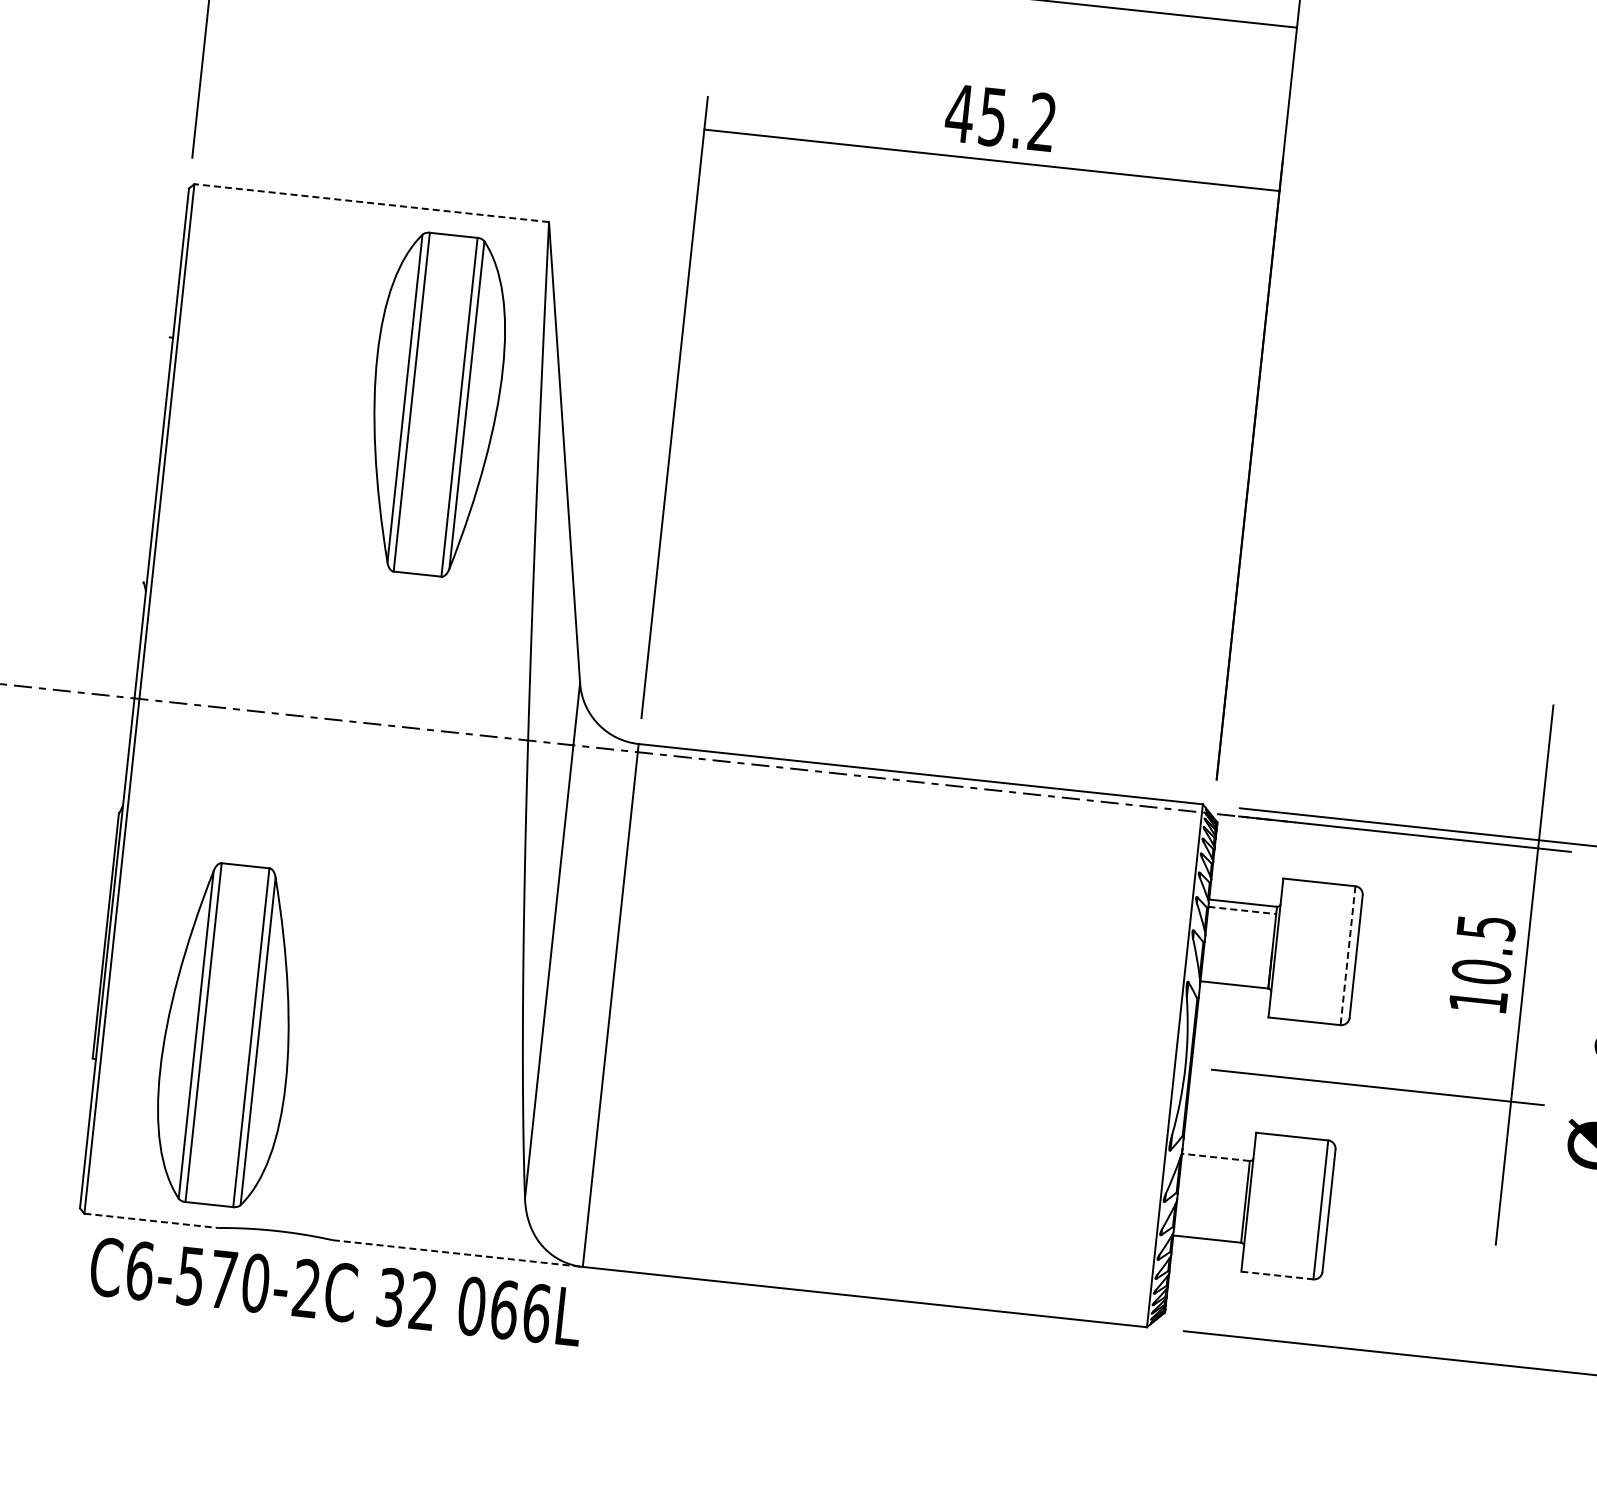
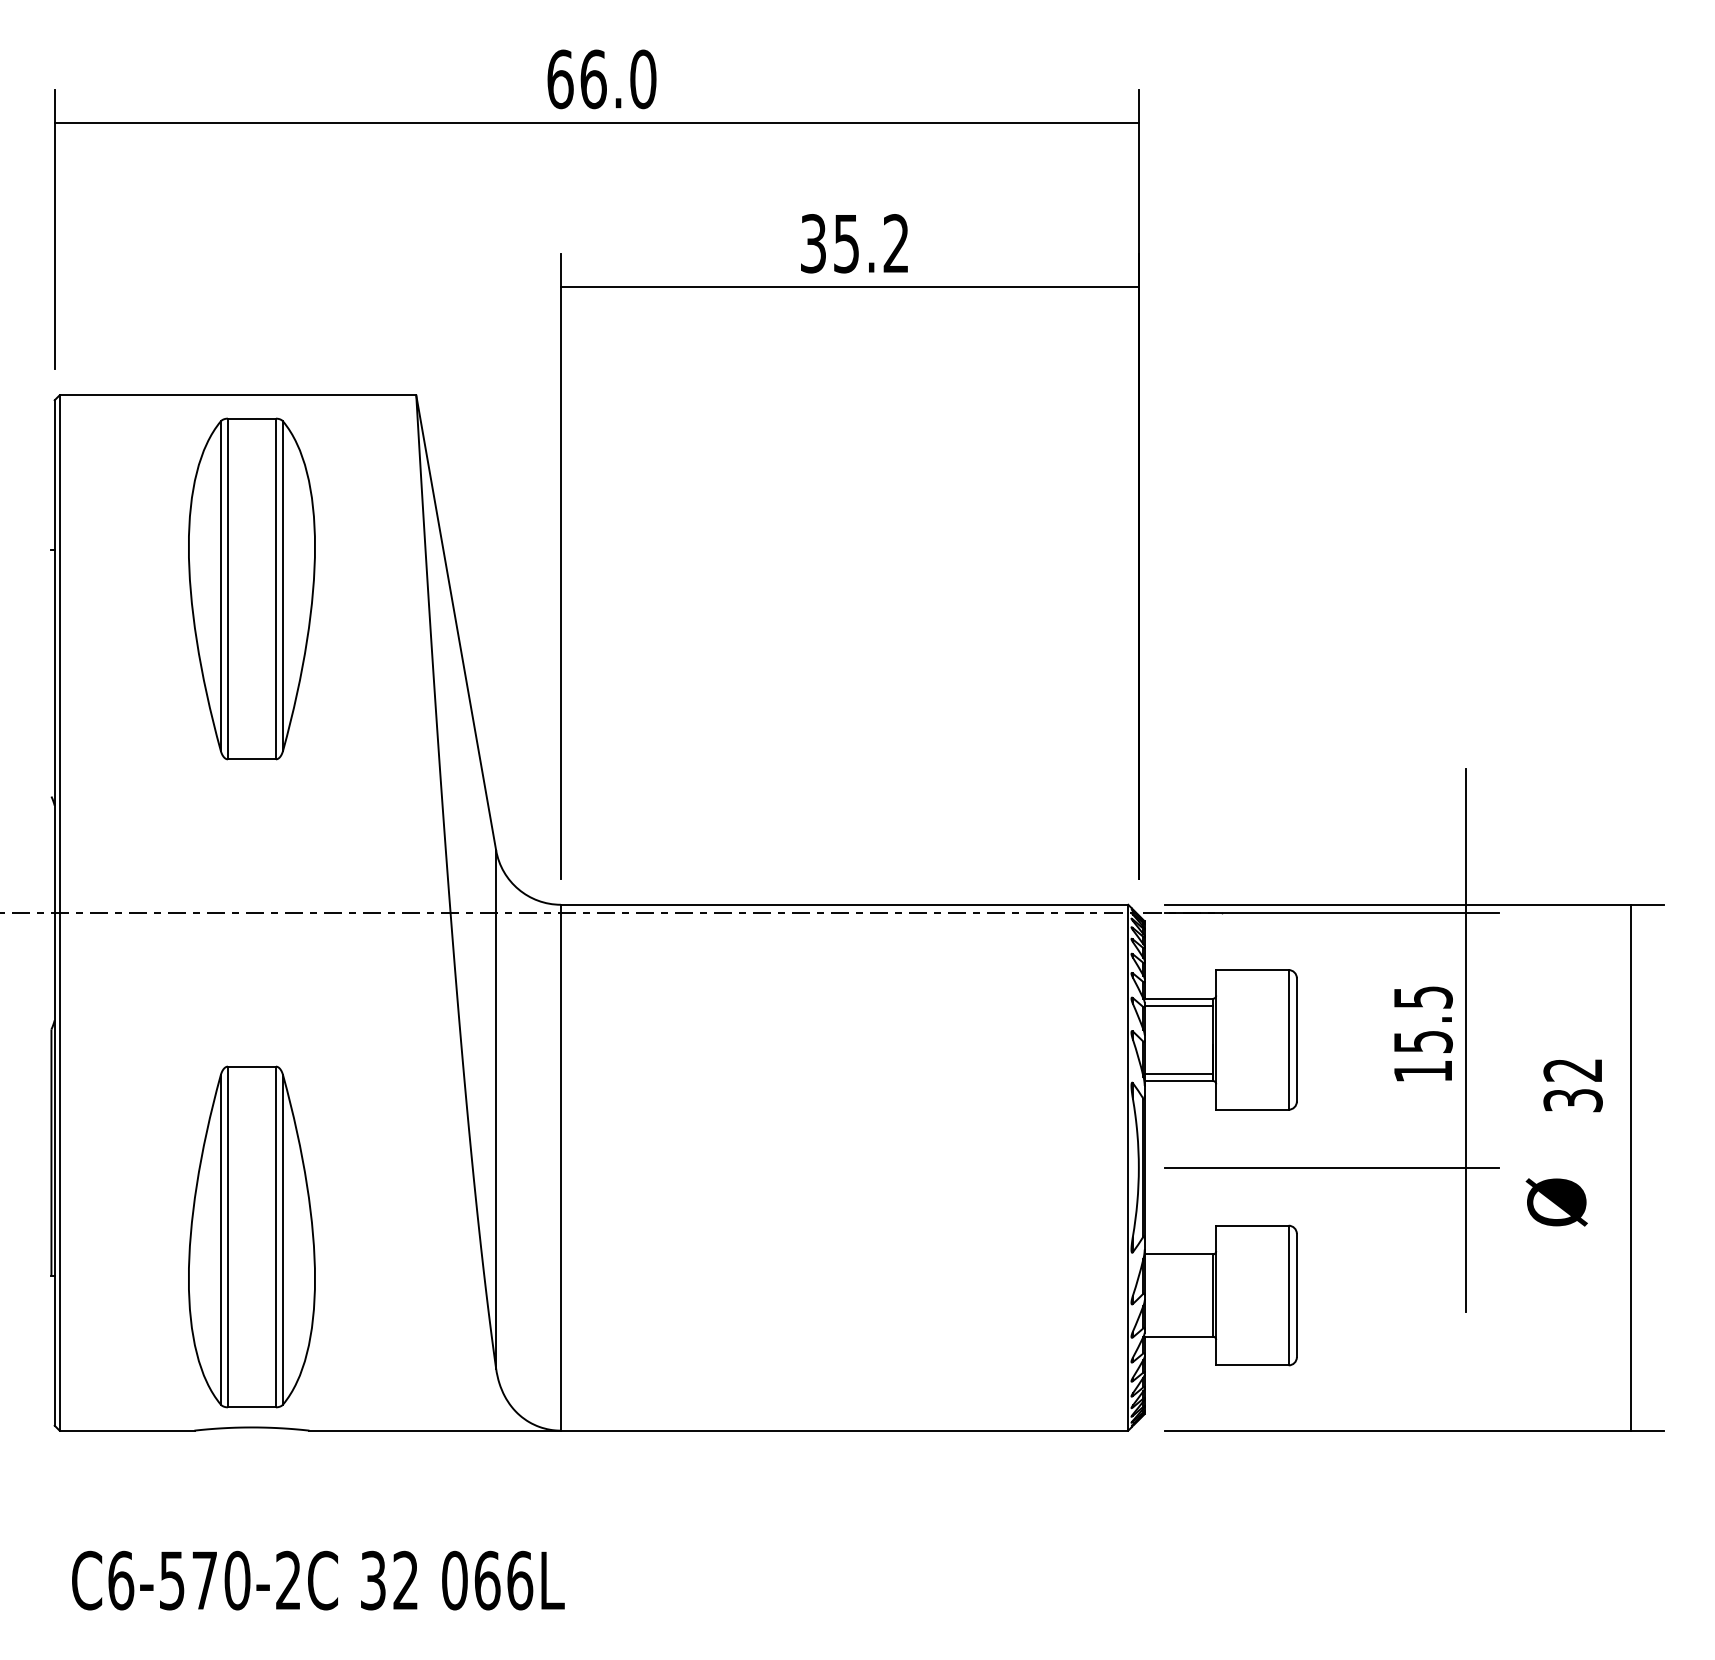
text: (960, 113) -> (813, 243), 45.2 -> 35.2
line: (371, 203) -> (237, 395), dashed -> solid
part: (435, 404) -> (251, 588), moved
line: (1242, 910) -> (1179, 1006), dashed -> solid
line: (1347, 955) -> (1288, 1039), dashed -> solid
text: (1480, 971) -> (1422, 1041), 10.5 -> 15.5
line: (1234, 977) -> (1178, 1073), added
part: (227, 1034) -> (251, 1236), moved
line: (1215, 1157) -> (1178, 1254), dashed -> solid
line: (151, 1220) -> (127, 1430), dashed -> solid
line: (458, 1253) -> (435, 1430), dashed -> solid
line: (1277, 1275) -> (1252, 1365), dashed -> solid
text: (336, 1291) -> (318, 1580), moved

